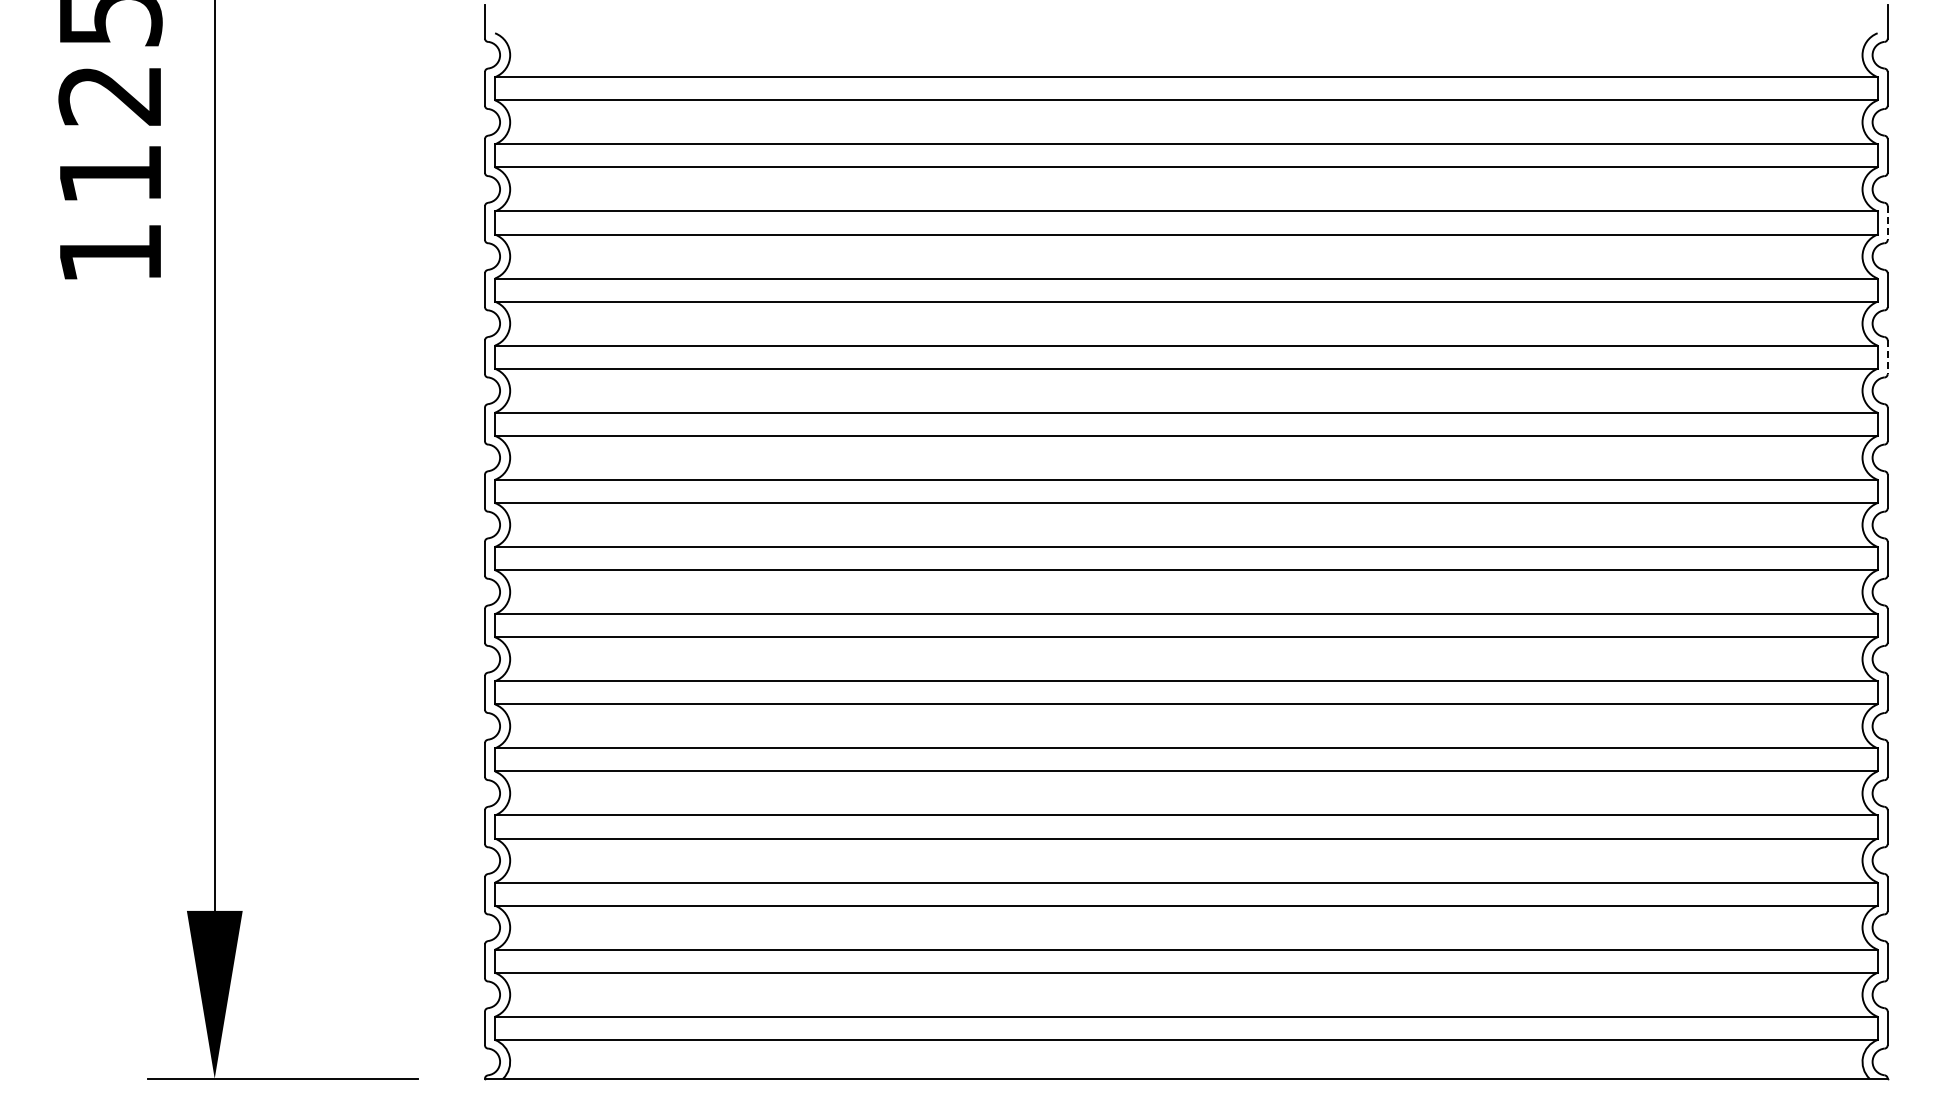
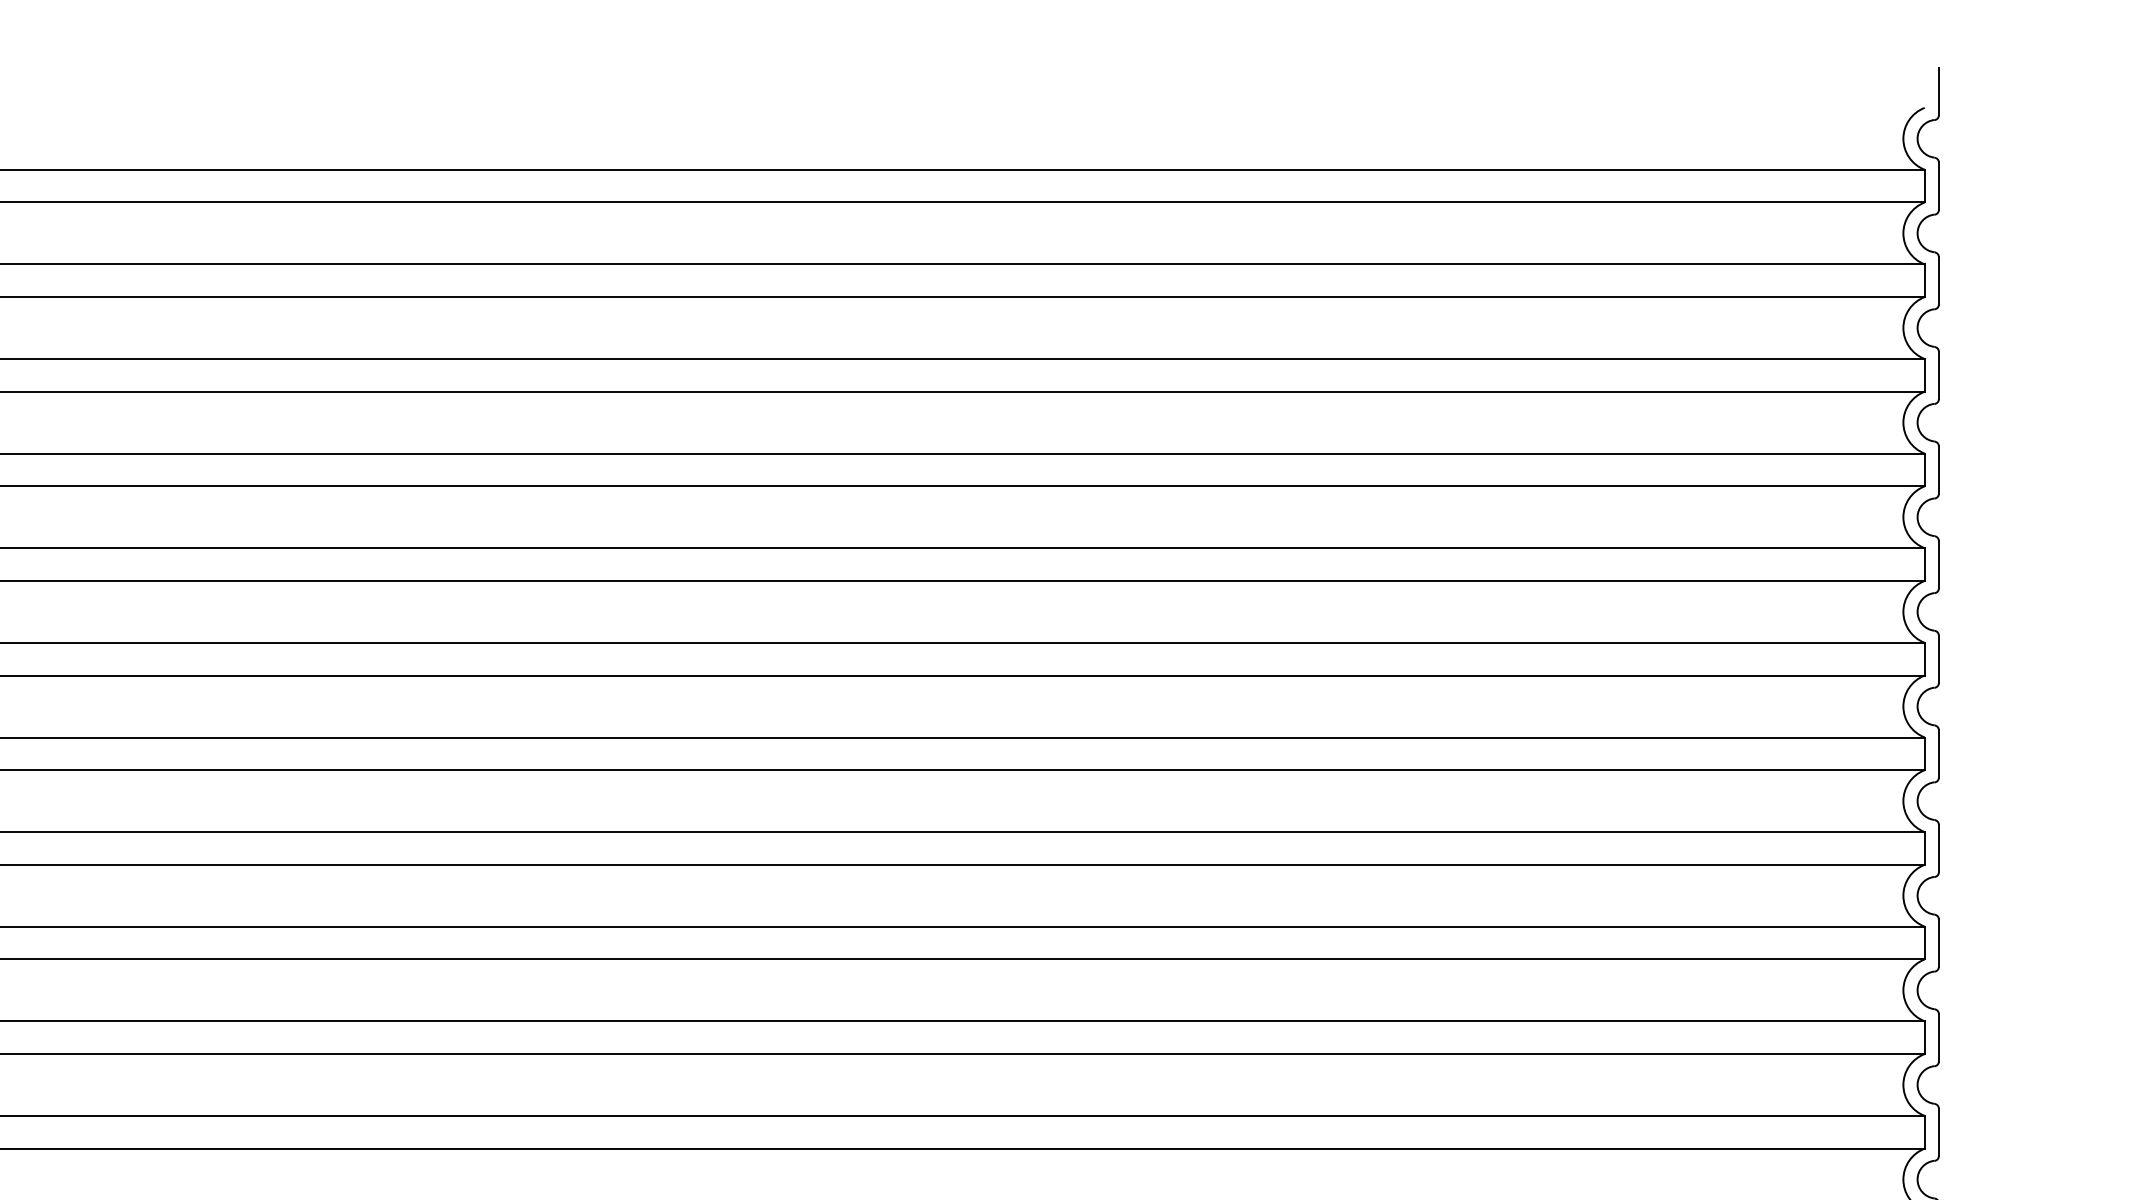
line: (1887, 223) -> (1938, 376), dashed -> solid
line: (1887, 357) -> (1938, 564), dashed -> solid

